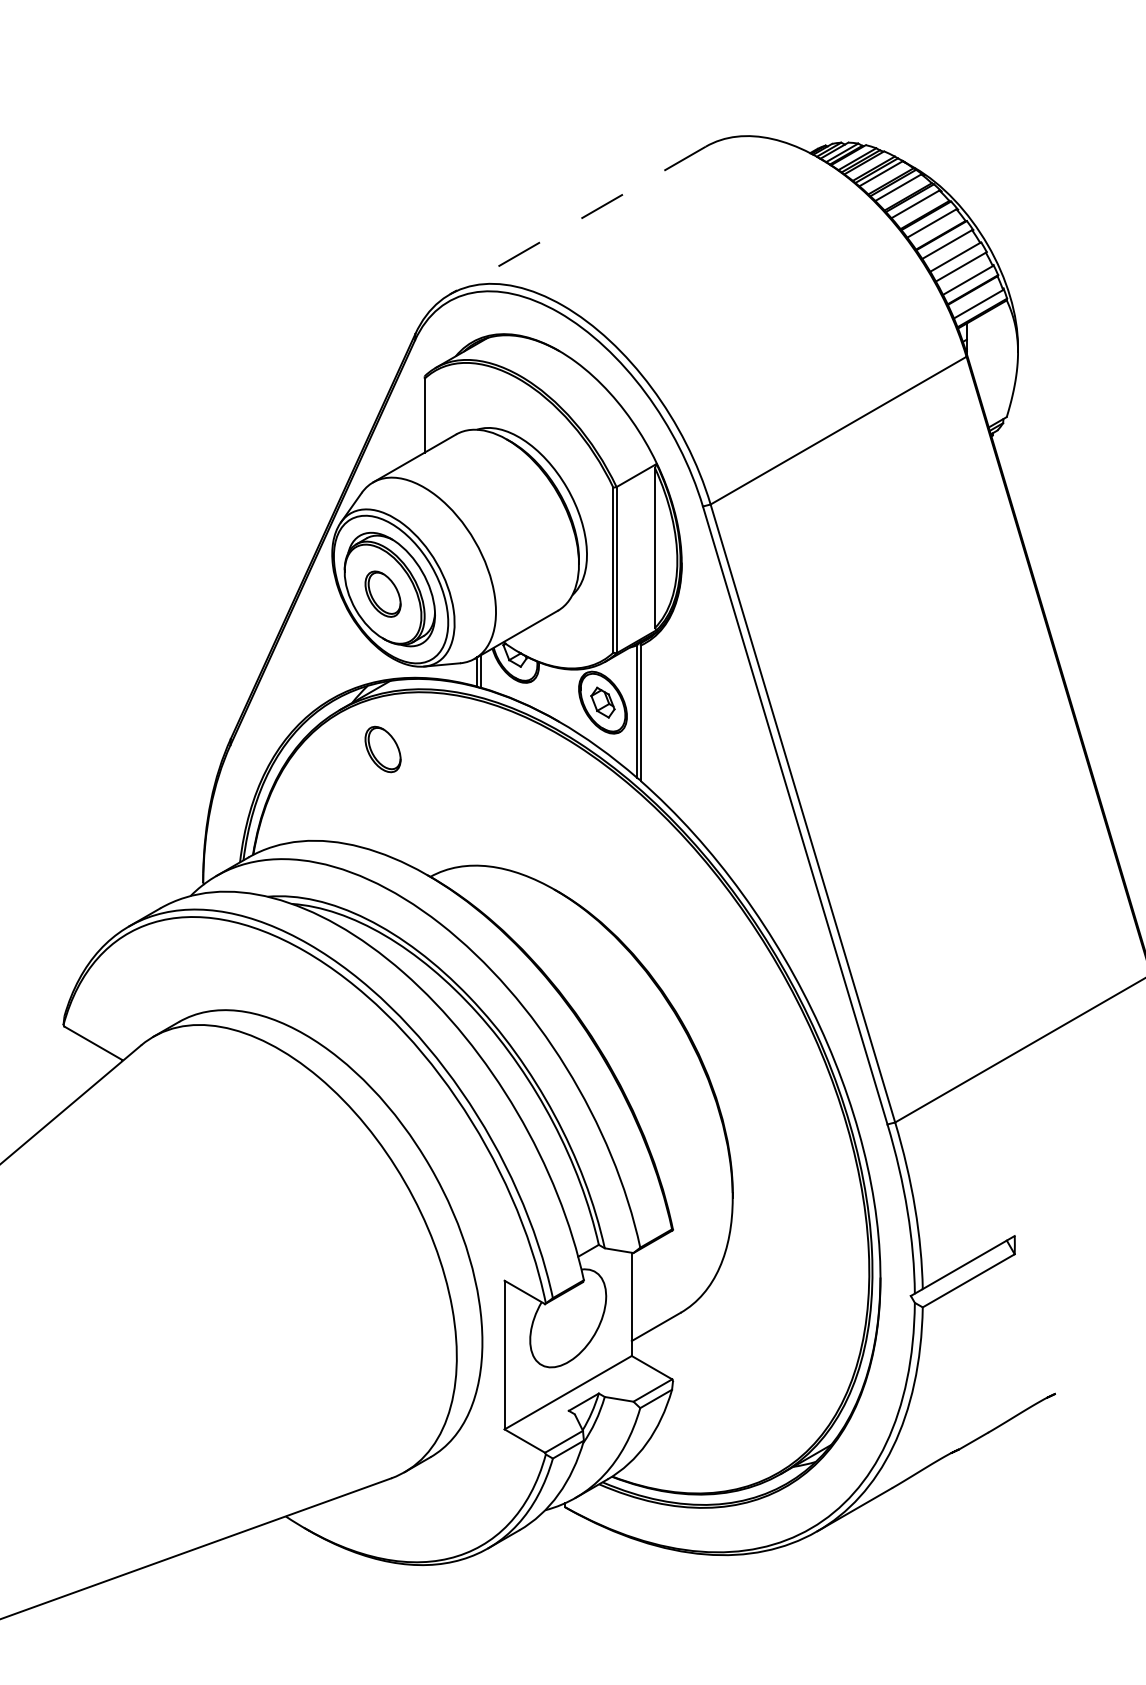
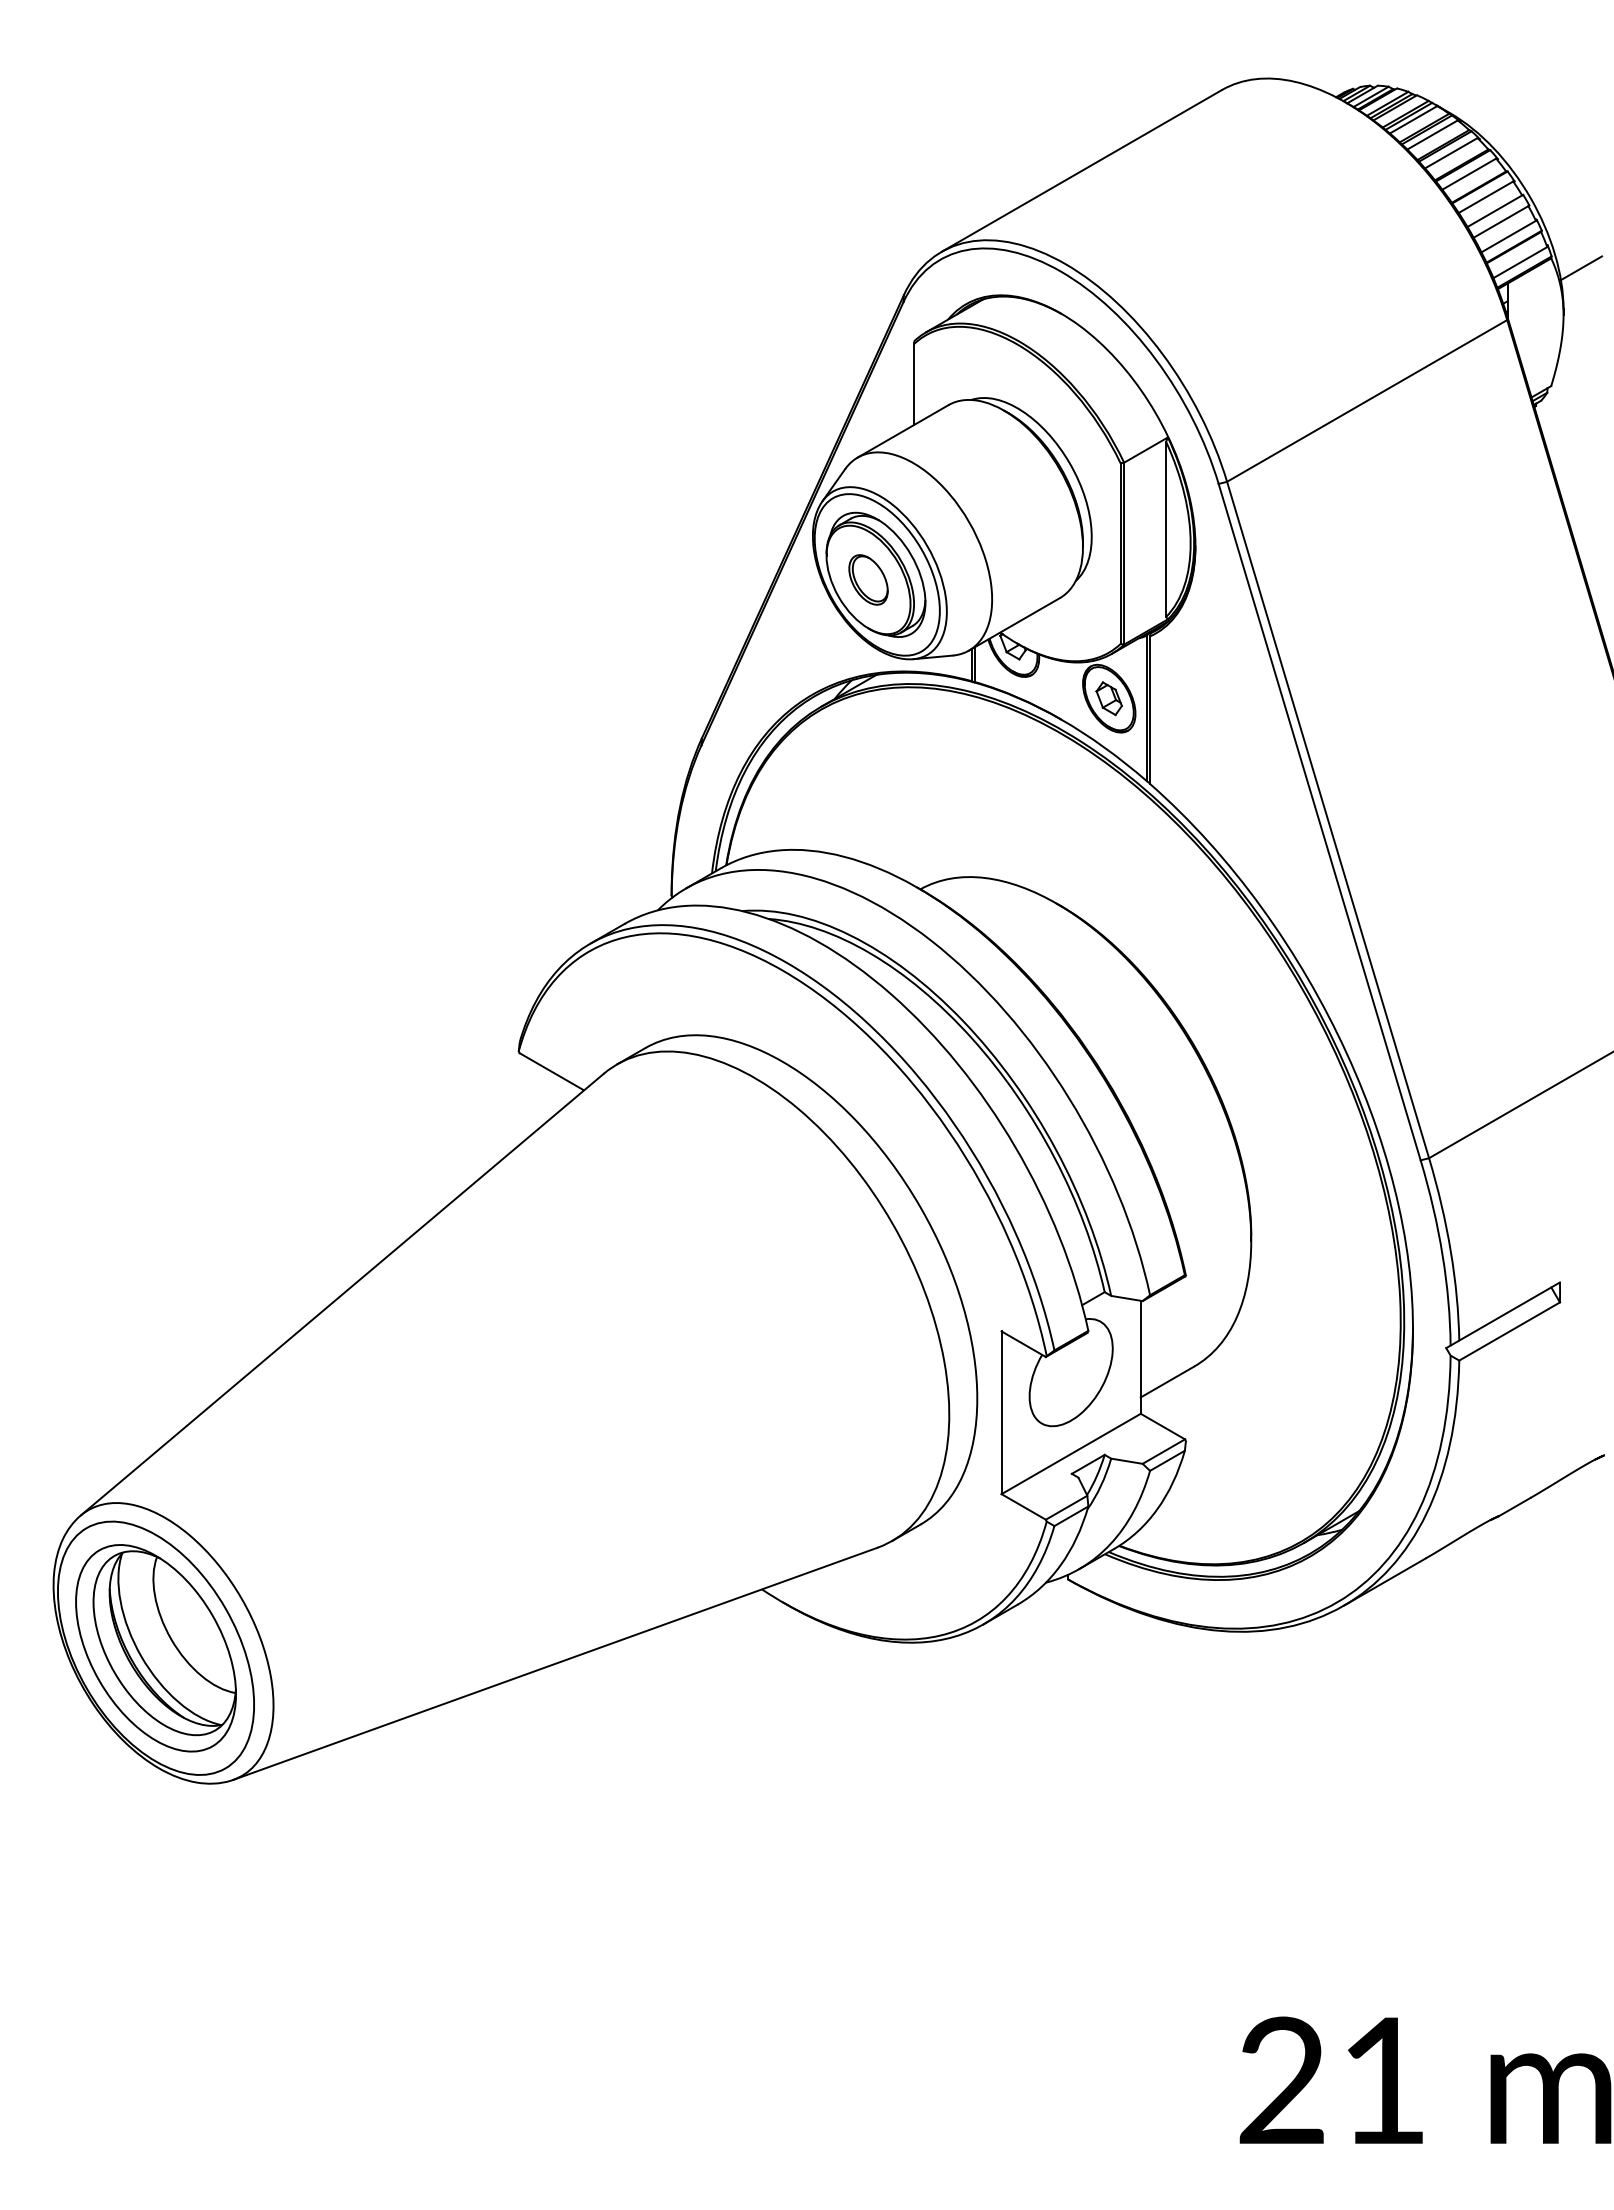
line: (577, 220) -> (1081, 170), dashed -> solid
line: (1034, 309) -> (1581, 268), added
part: (383, 749) -> (868, 749), removed

